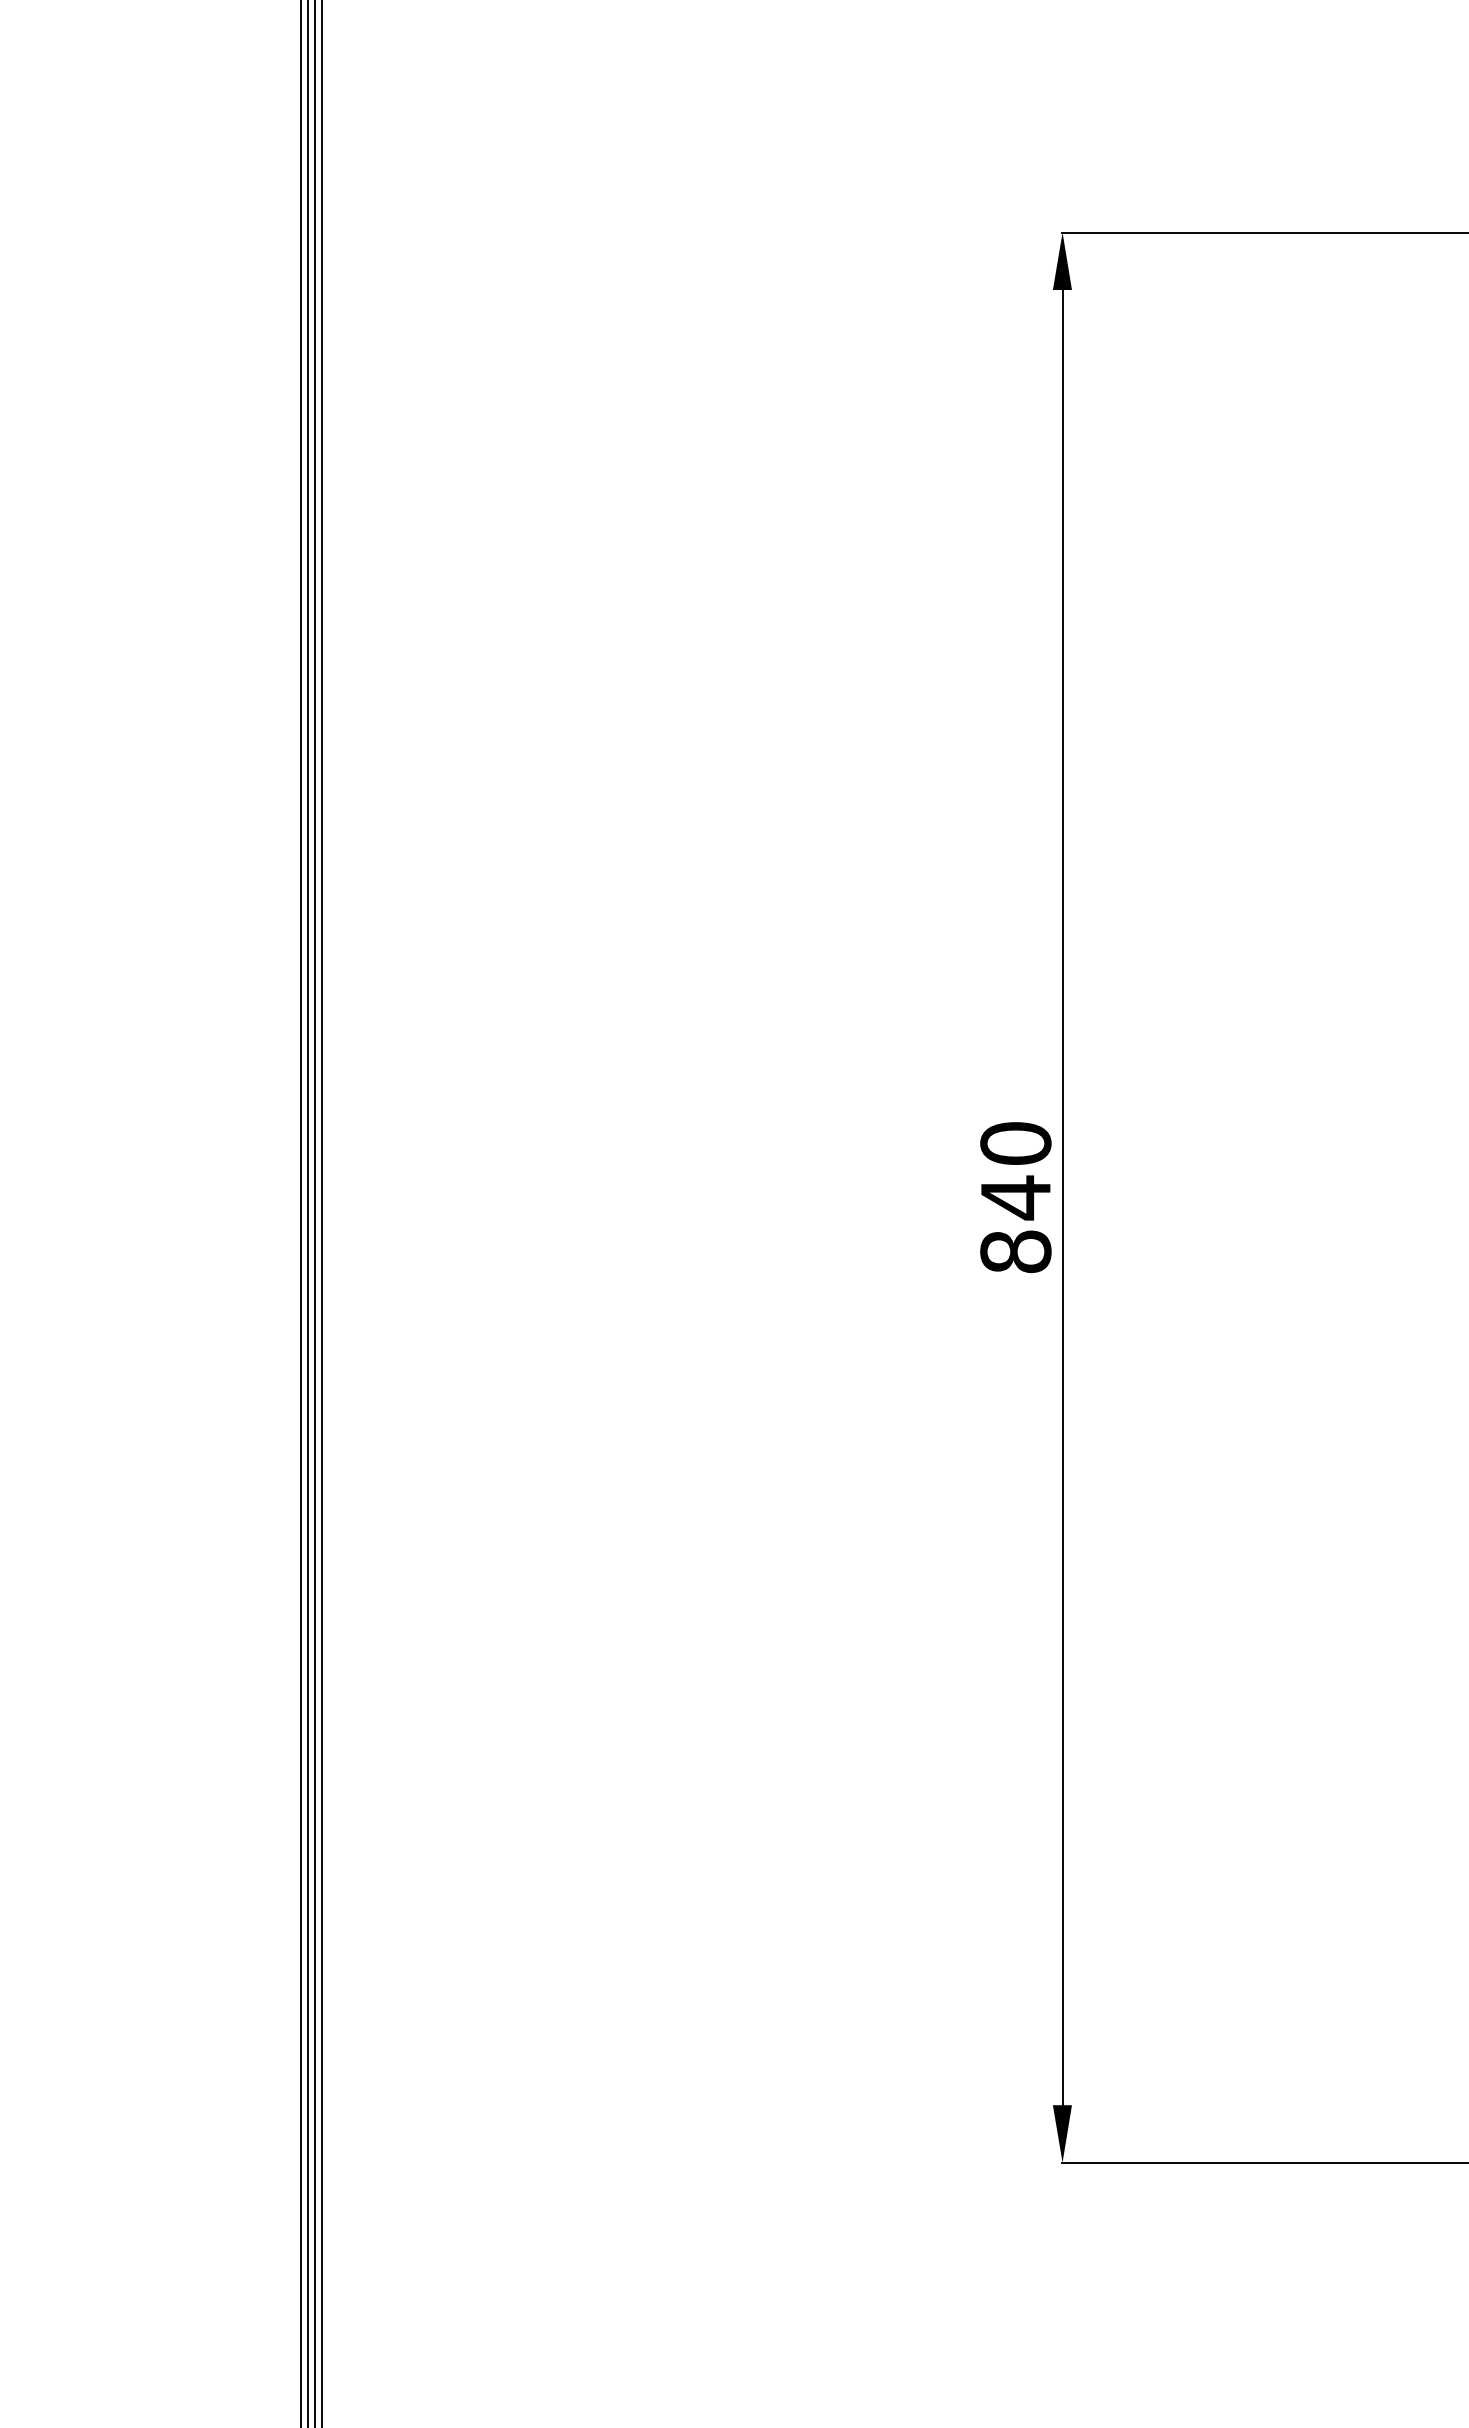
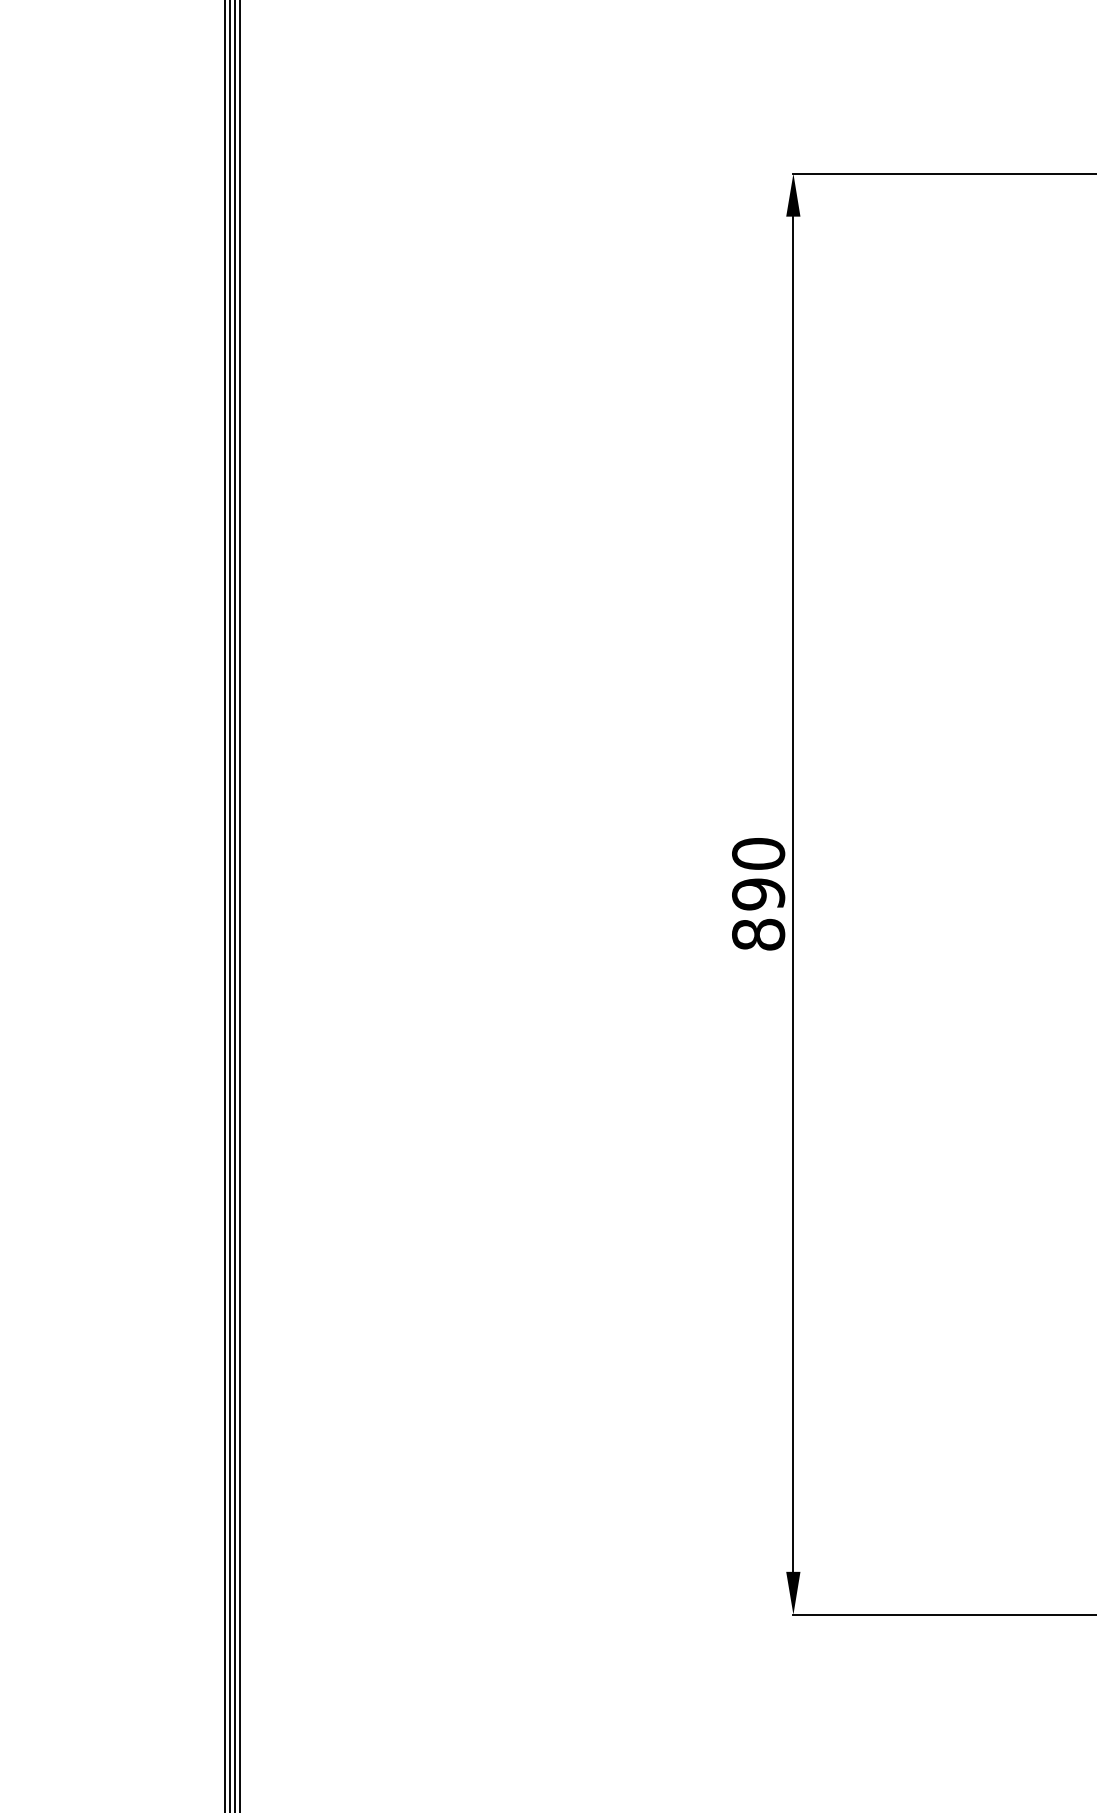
text: (1015, 1197) -> (758, 894), 840 -> 890

